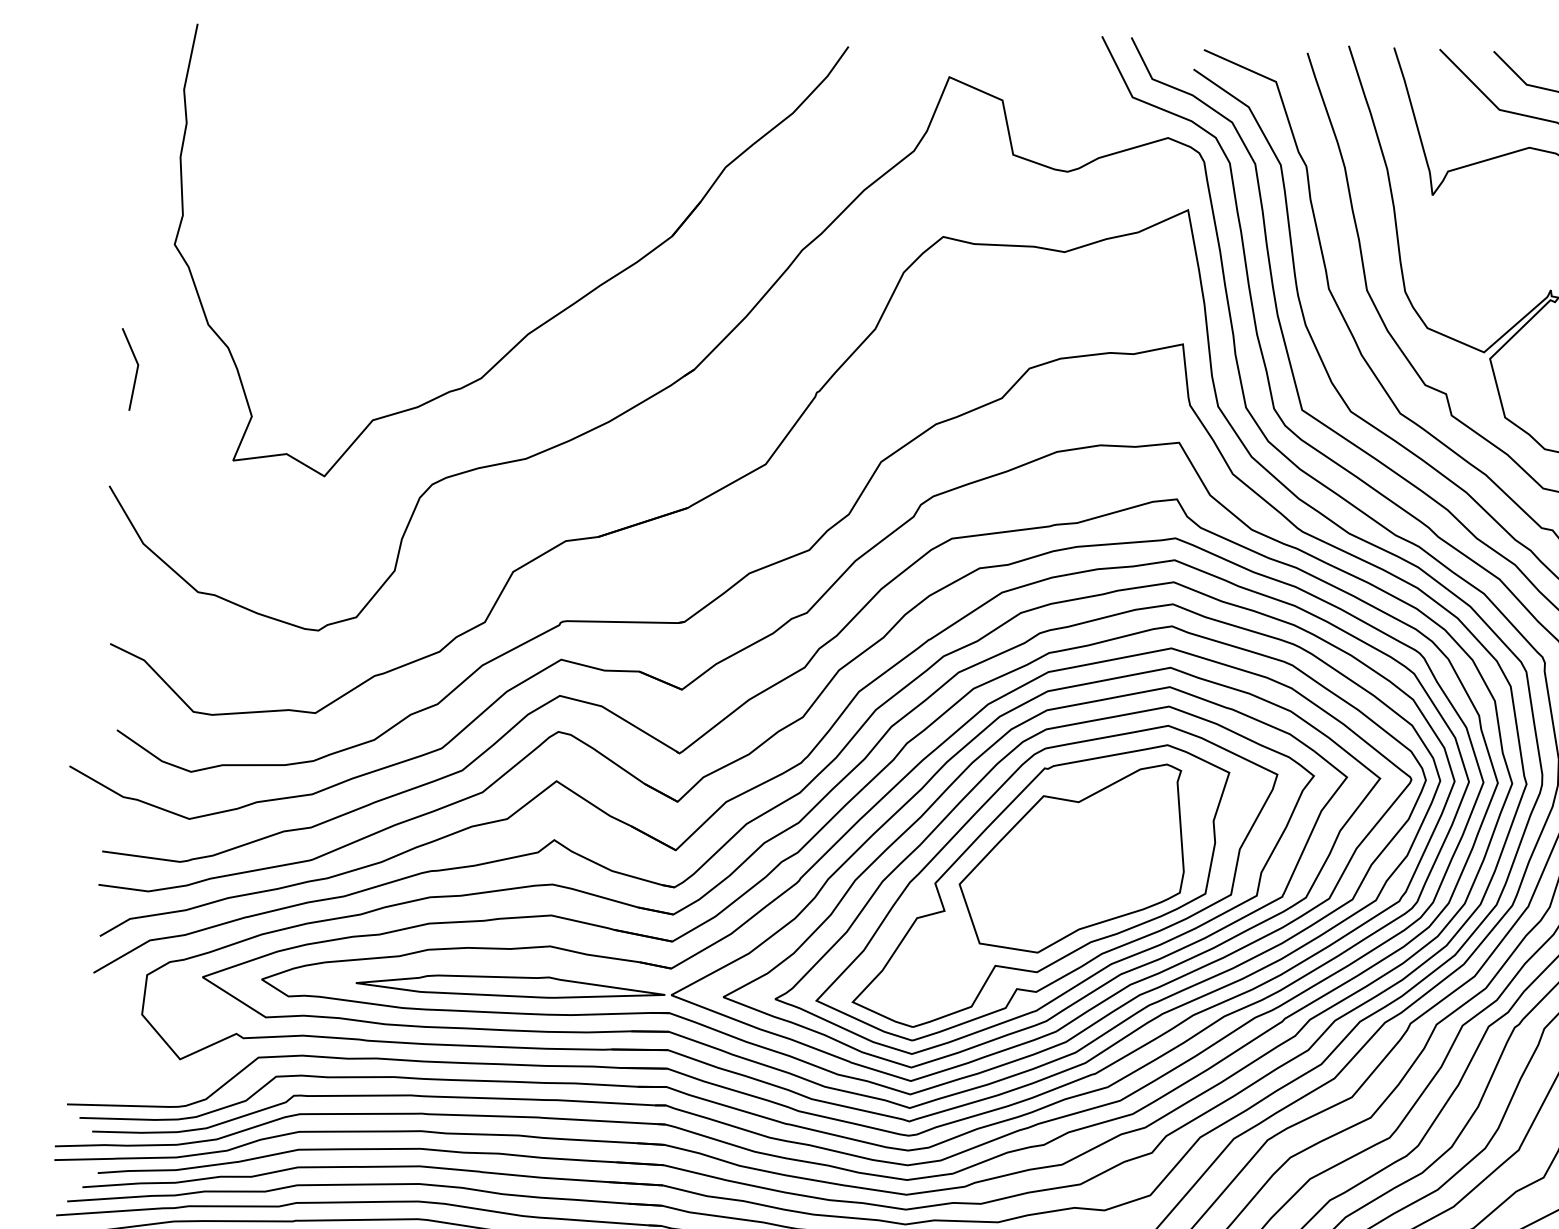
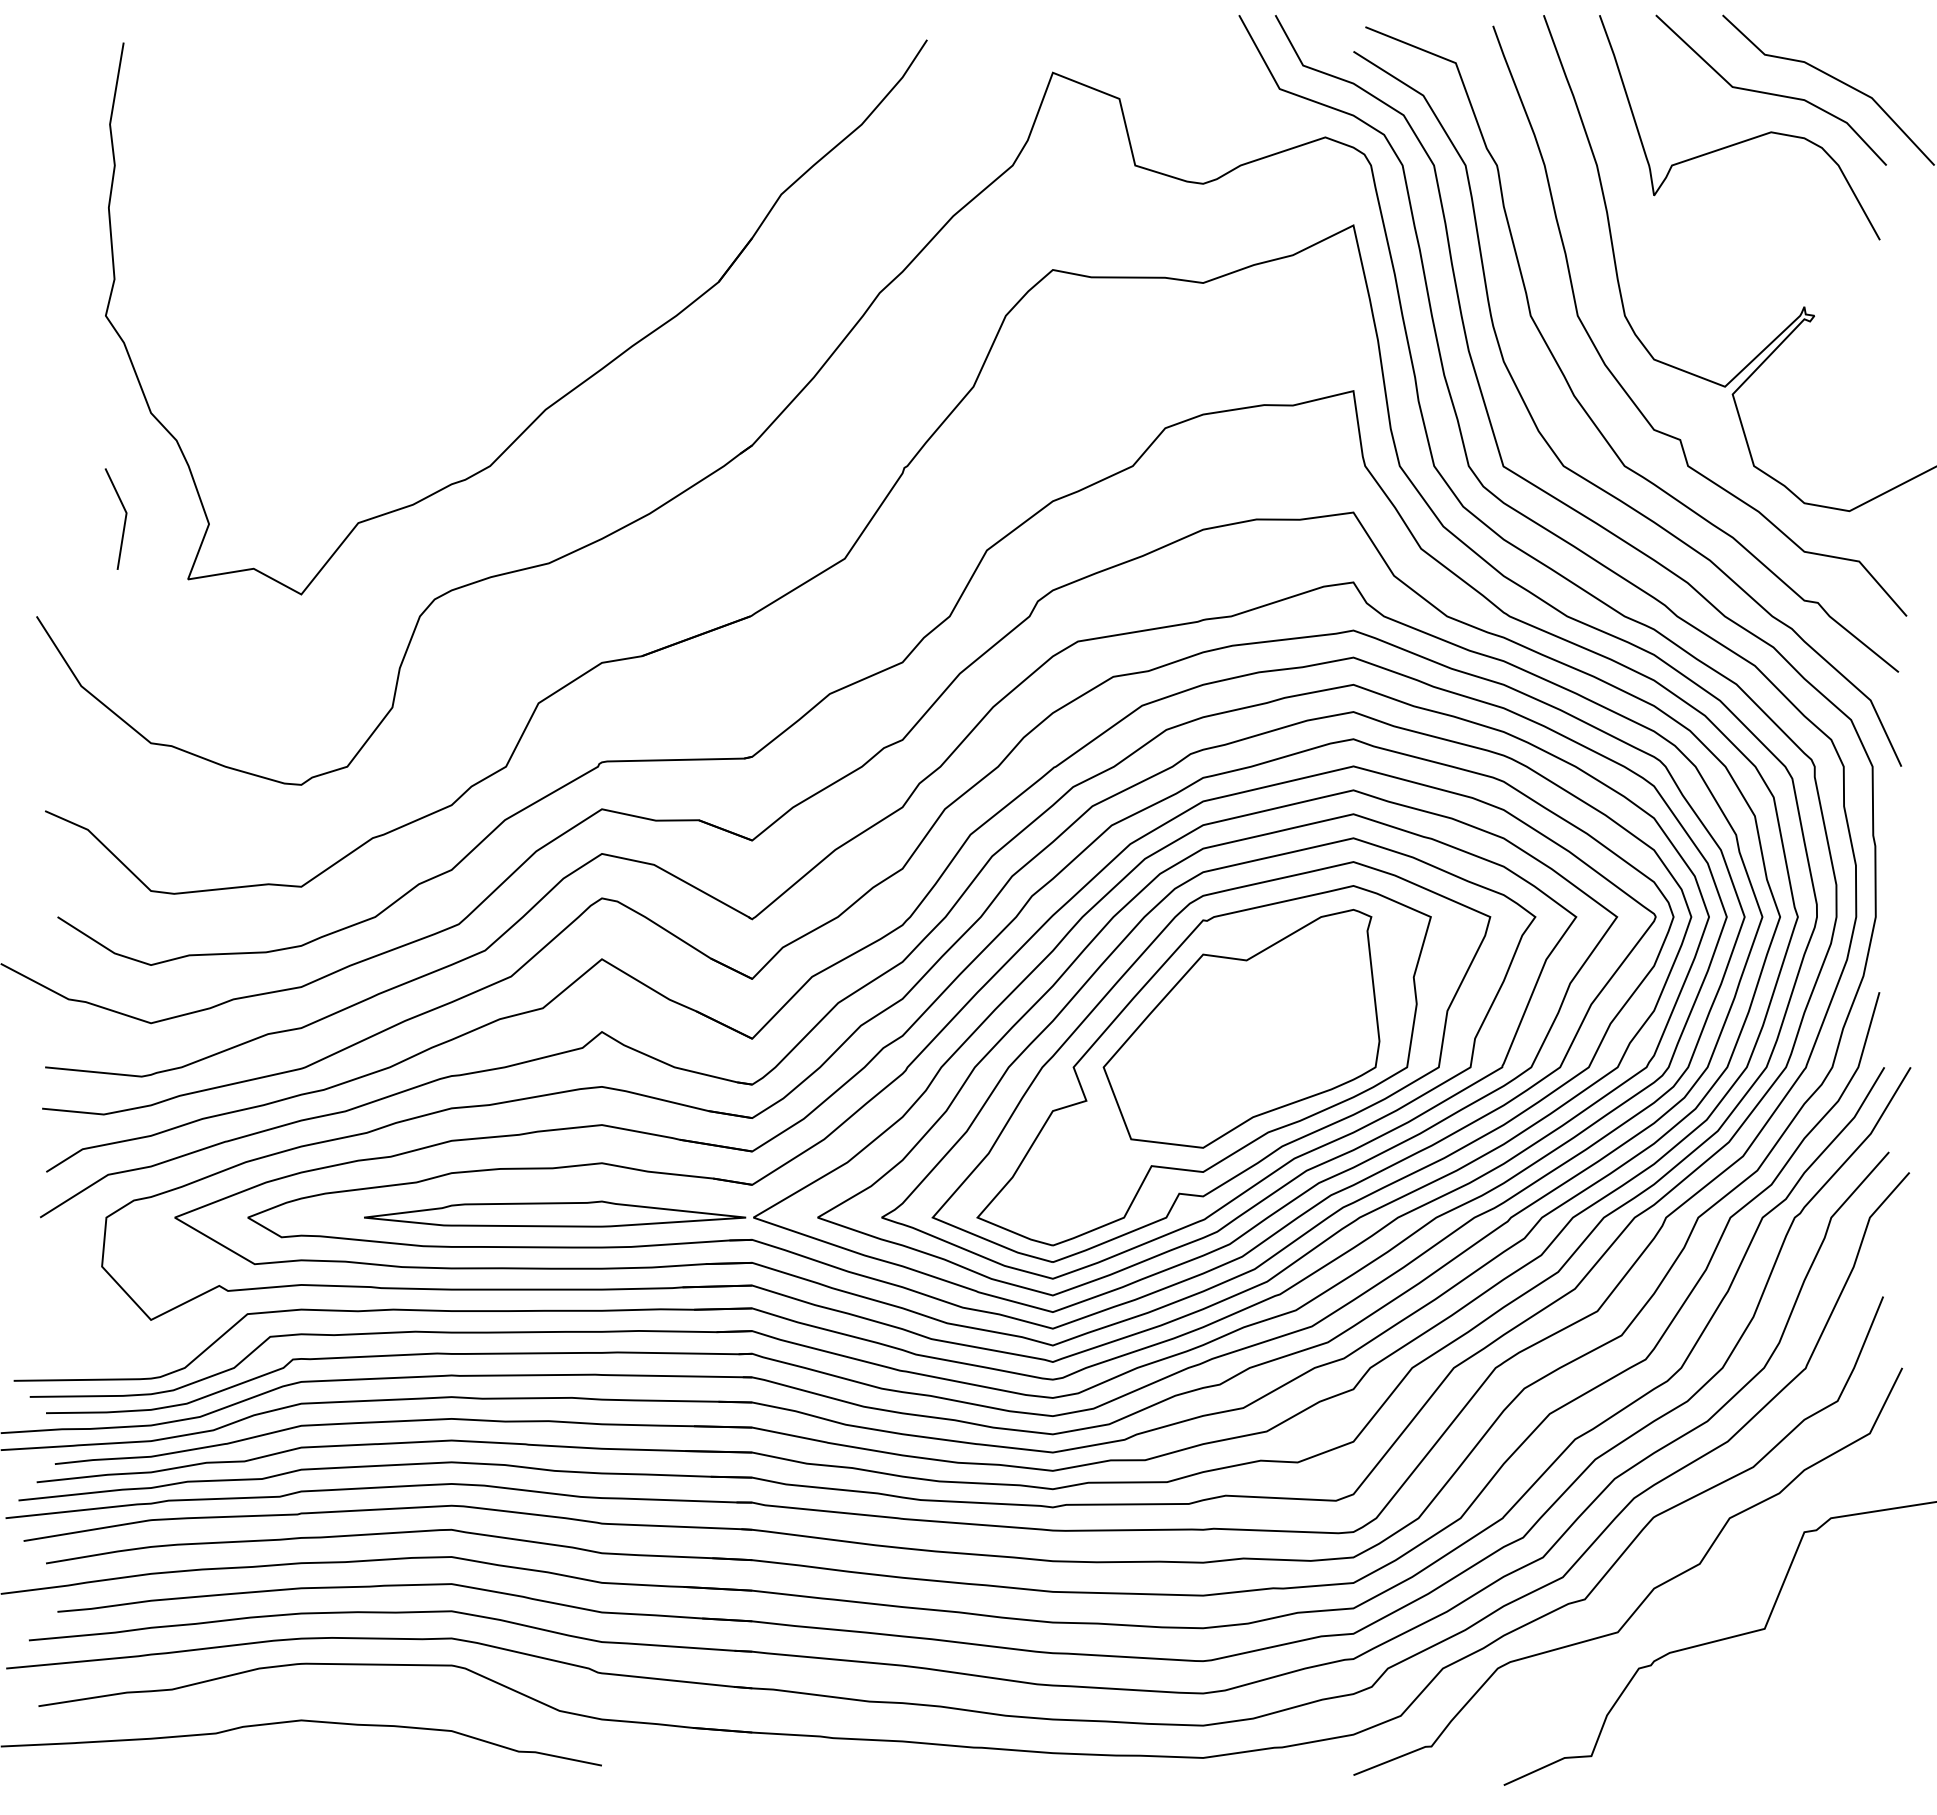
line: (136, 369) -> (124, 518), moved

